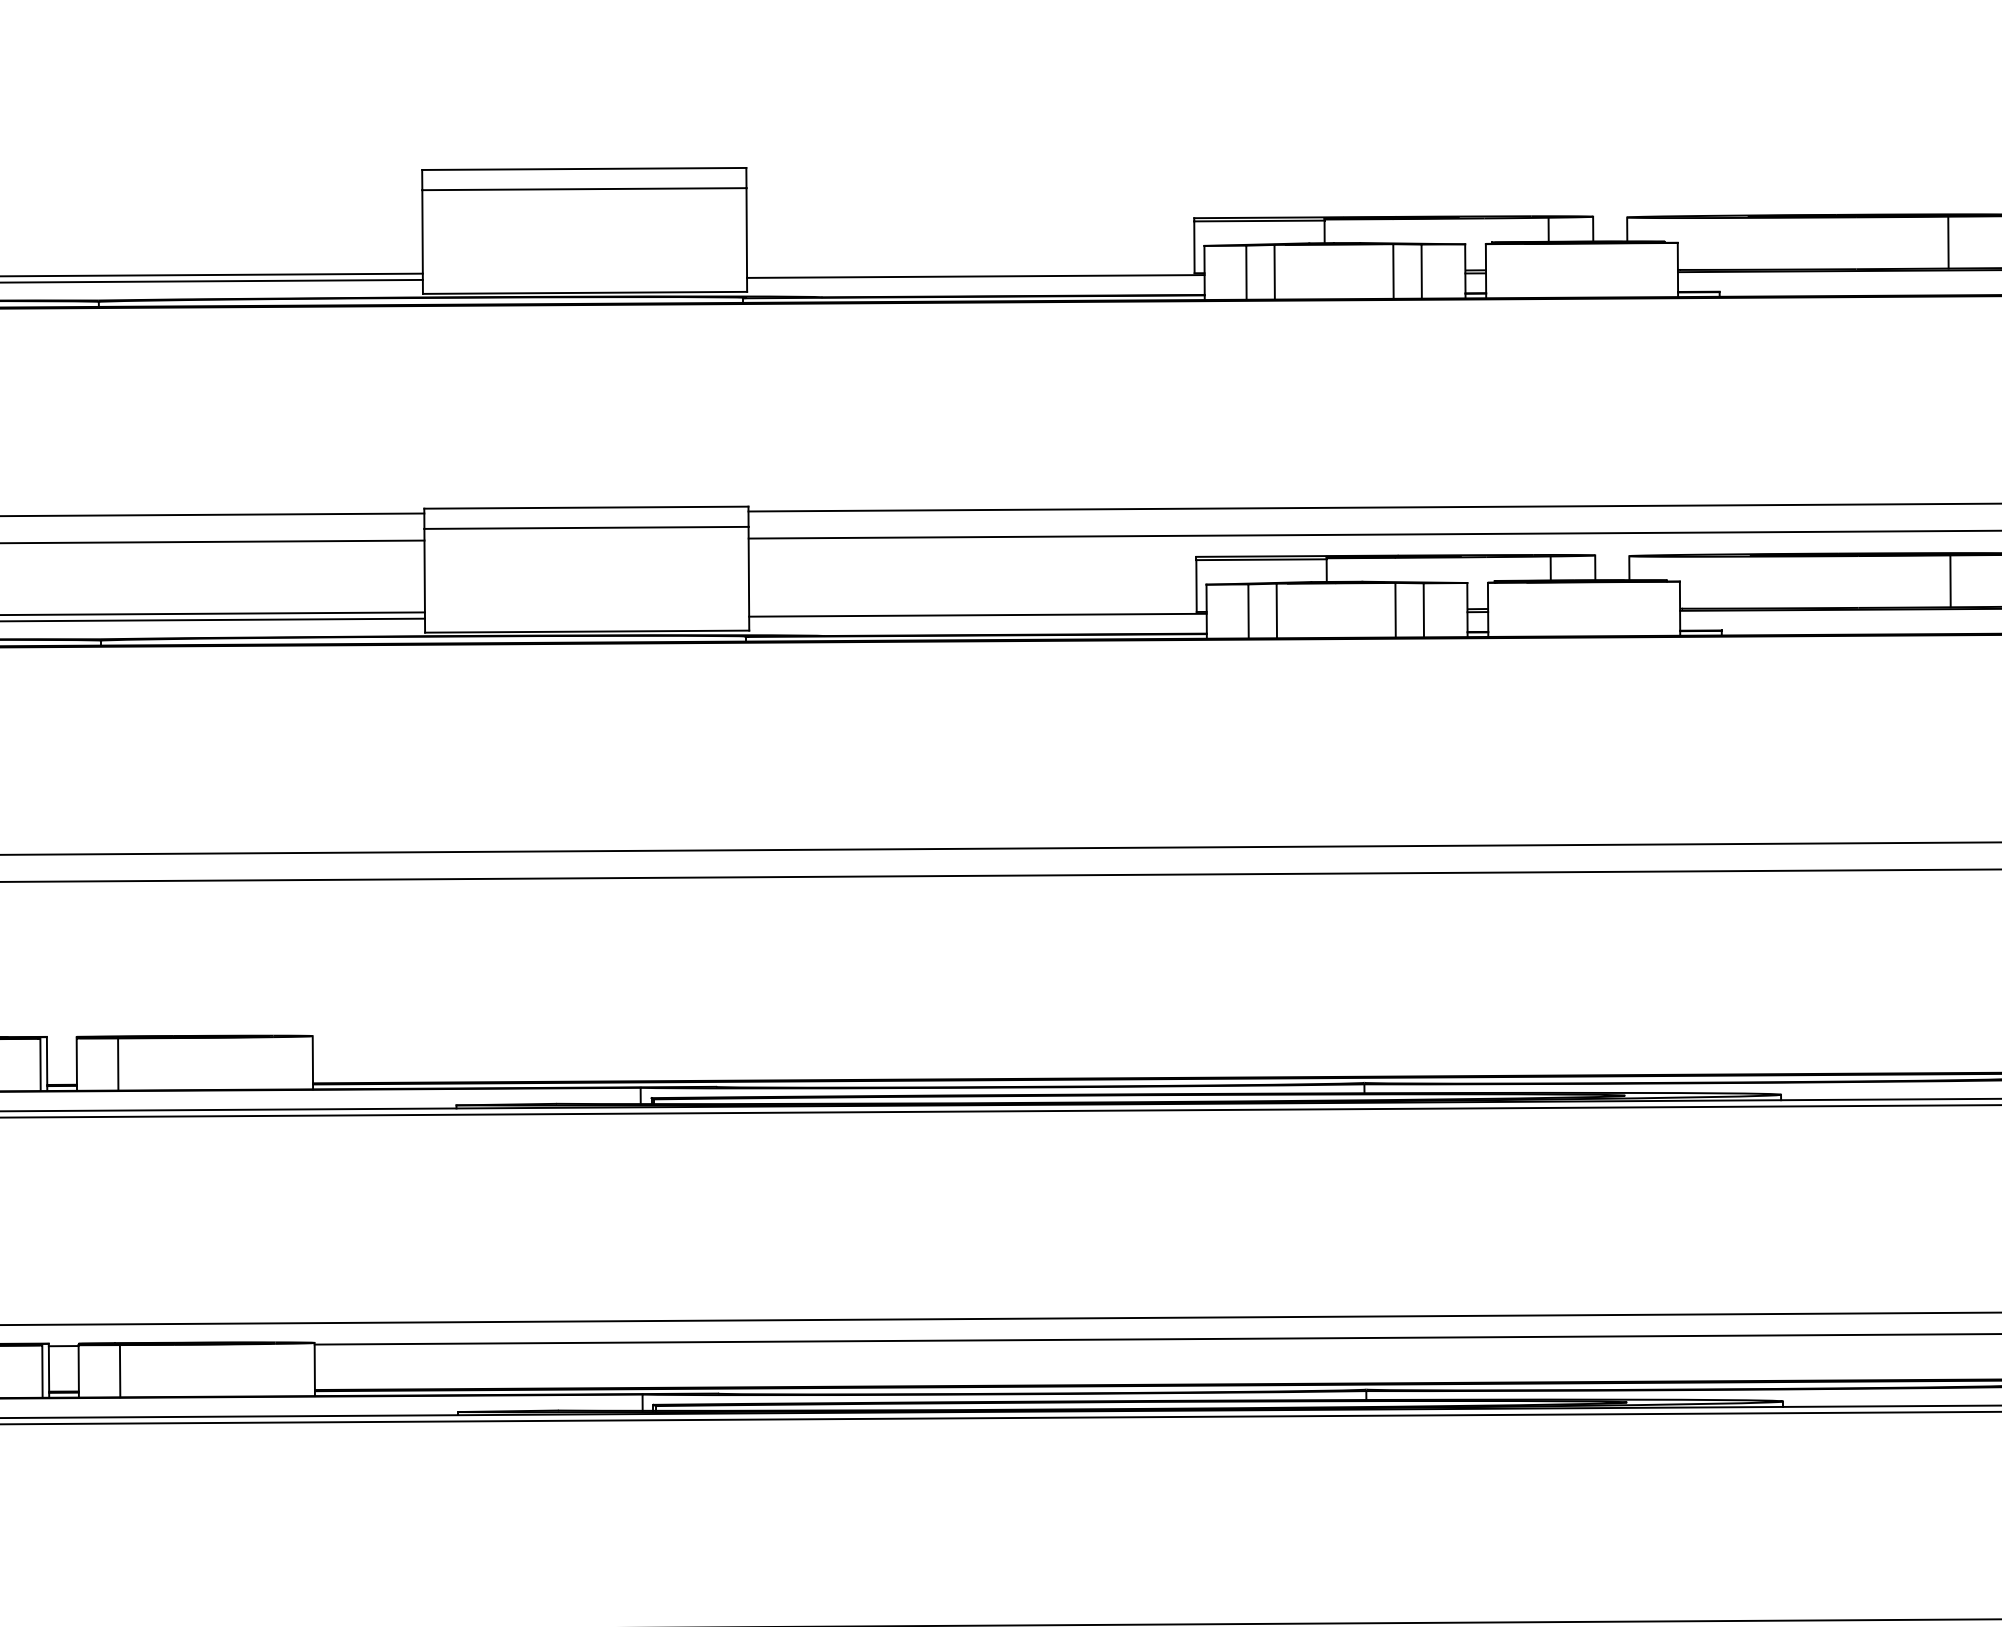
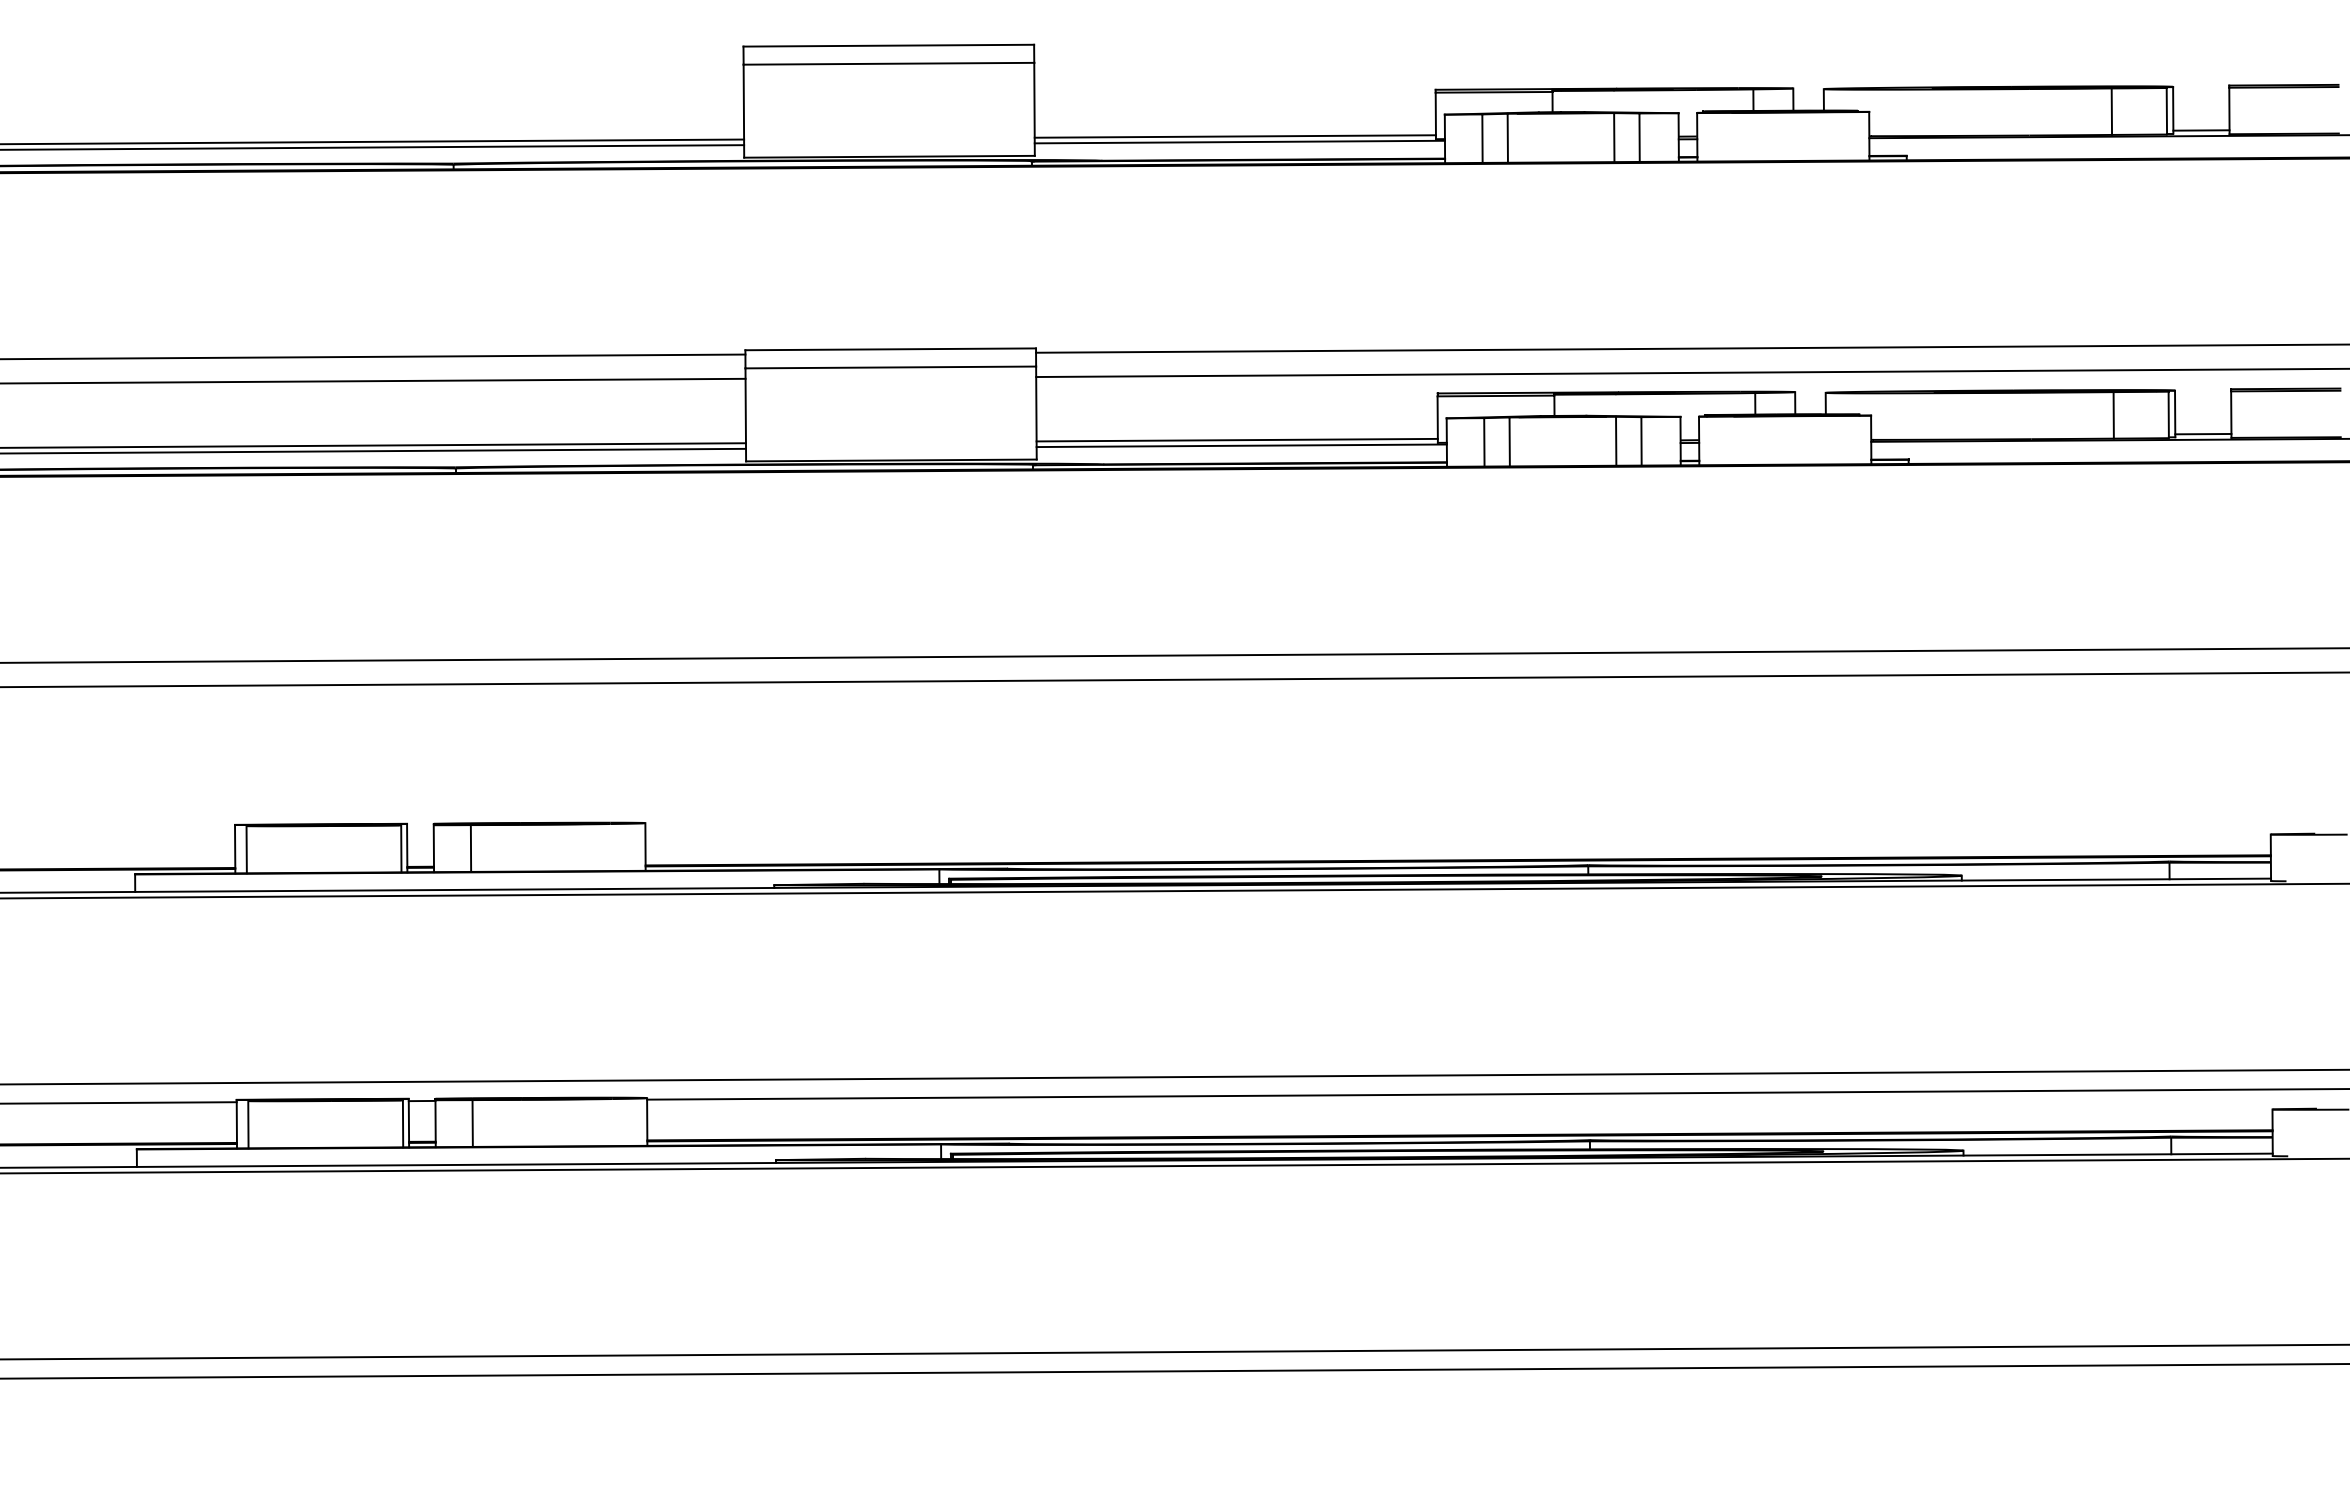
line: (969, 270) -> (1234, 136), added
line: (972, 608) -> (1236, 439), added

